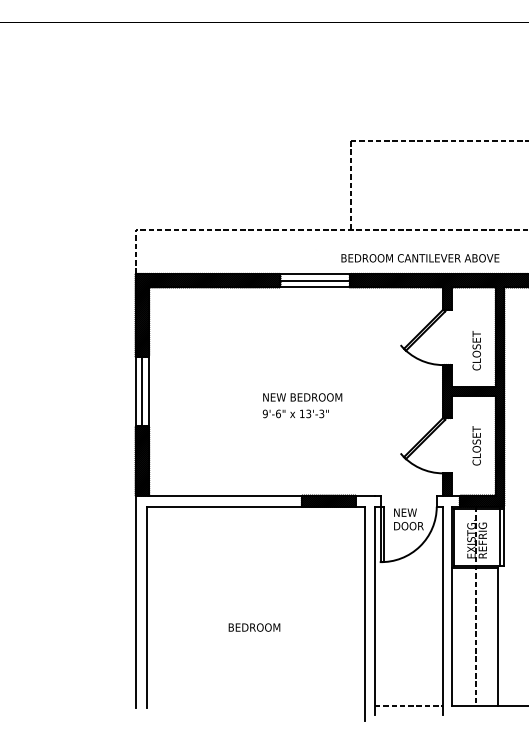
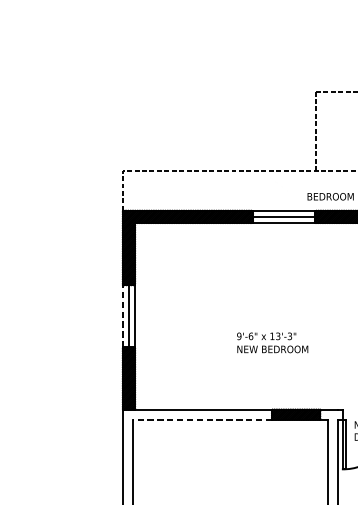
line: (135, 391) -> (122, 316), solid -> dashed
text: (302, 397) -> (272, 349), moved
line: (224, 506) -> (202, 419), solid -> dashed

